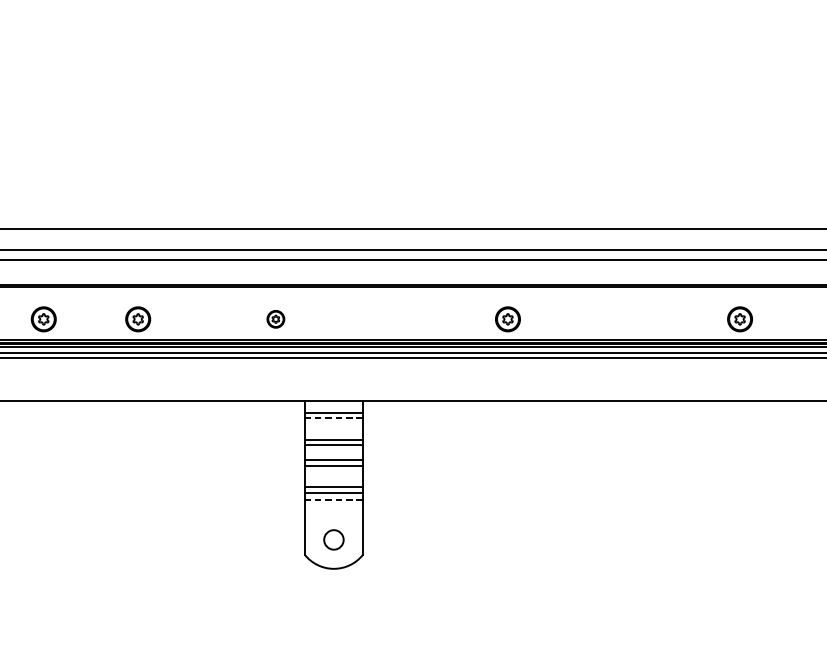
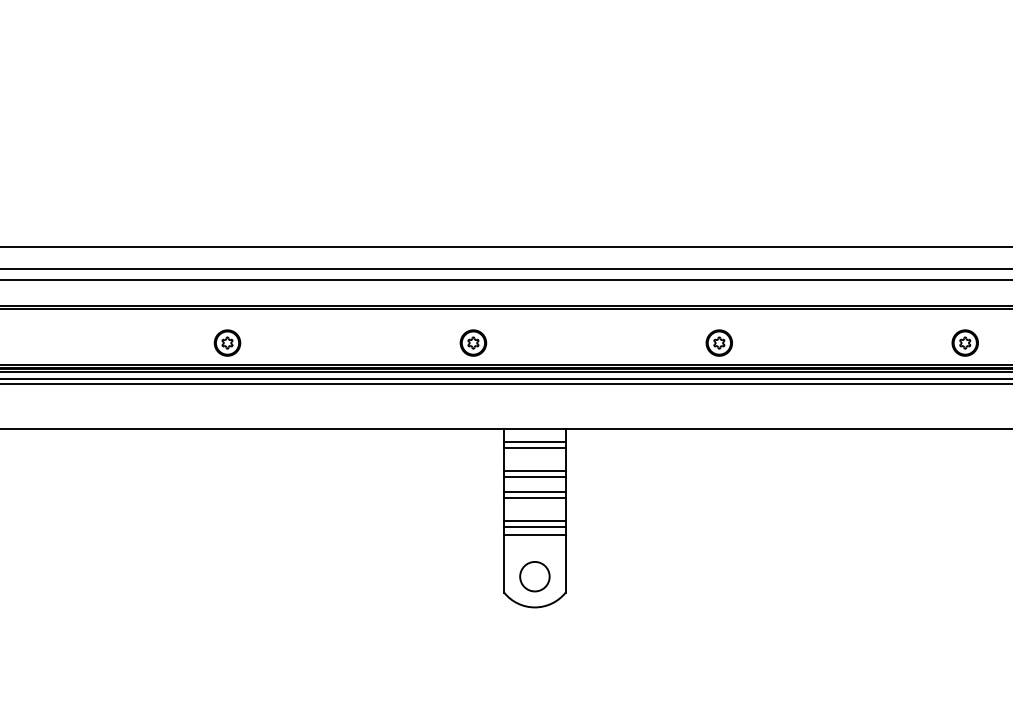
part: (138, 318) -> (327, 342), removed
part: (275, 318) -> (473, 342), size x1.43
line: (333, 417) -> (534, 447), dashed -> solid
line: (333, 500) -> (534, 534), dashed -> solid
circle: (333, 539) -> (534, 576), size x1.43

